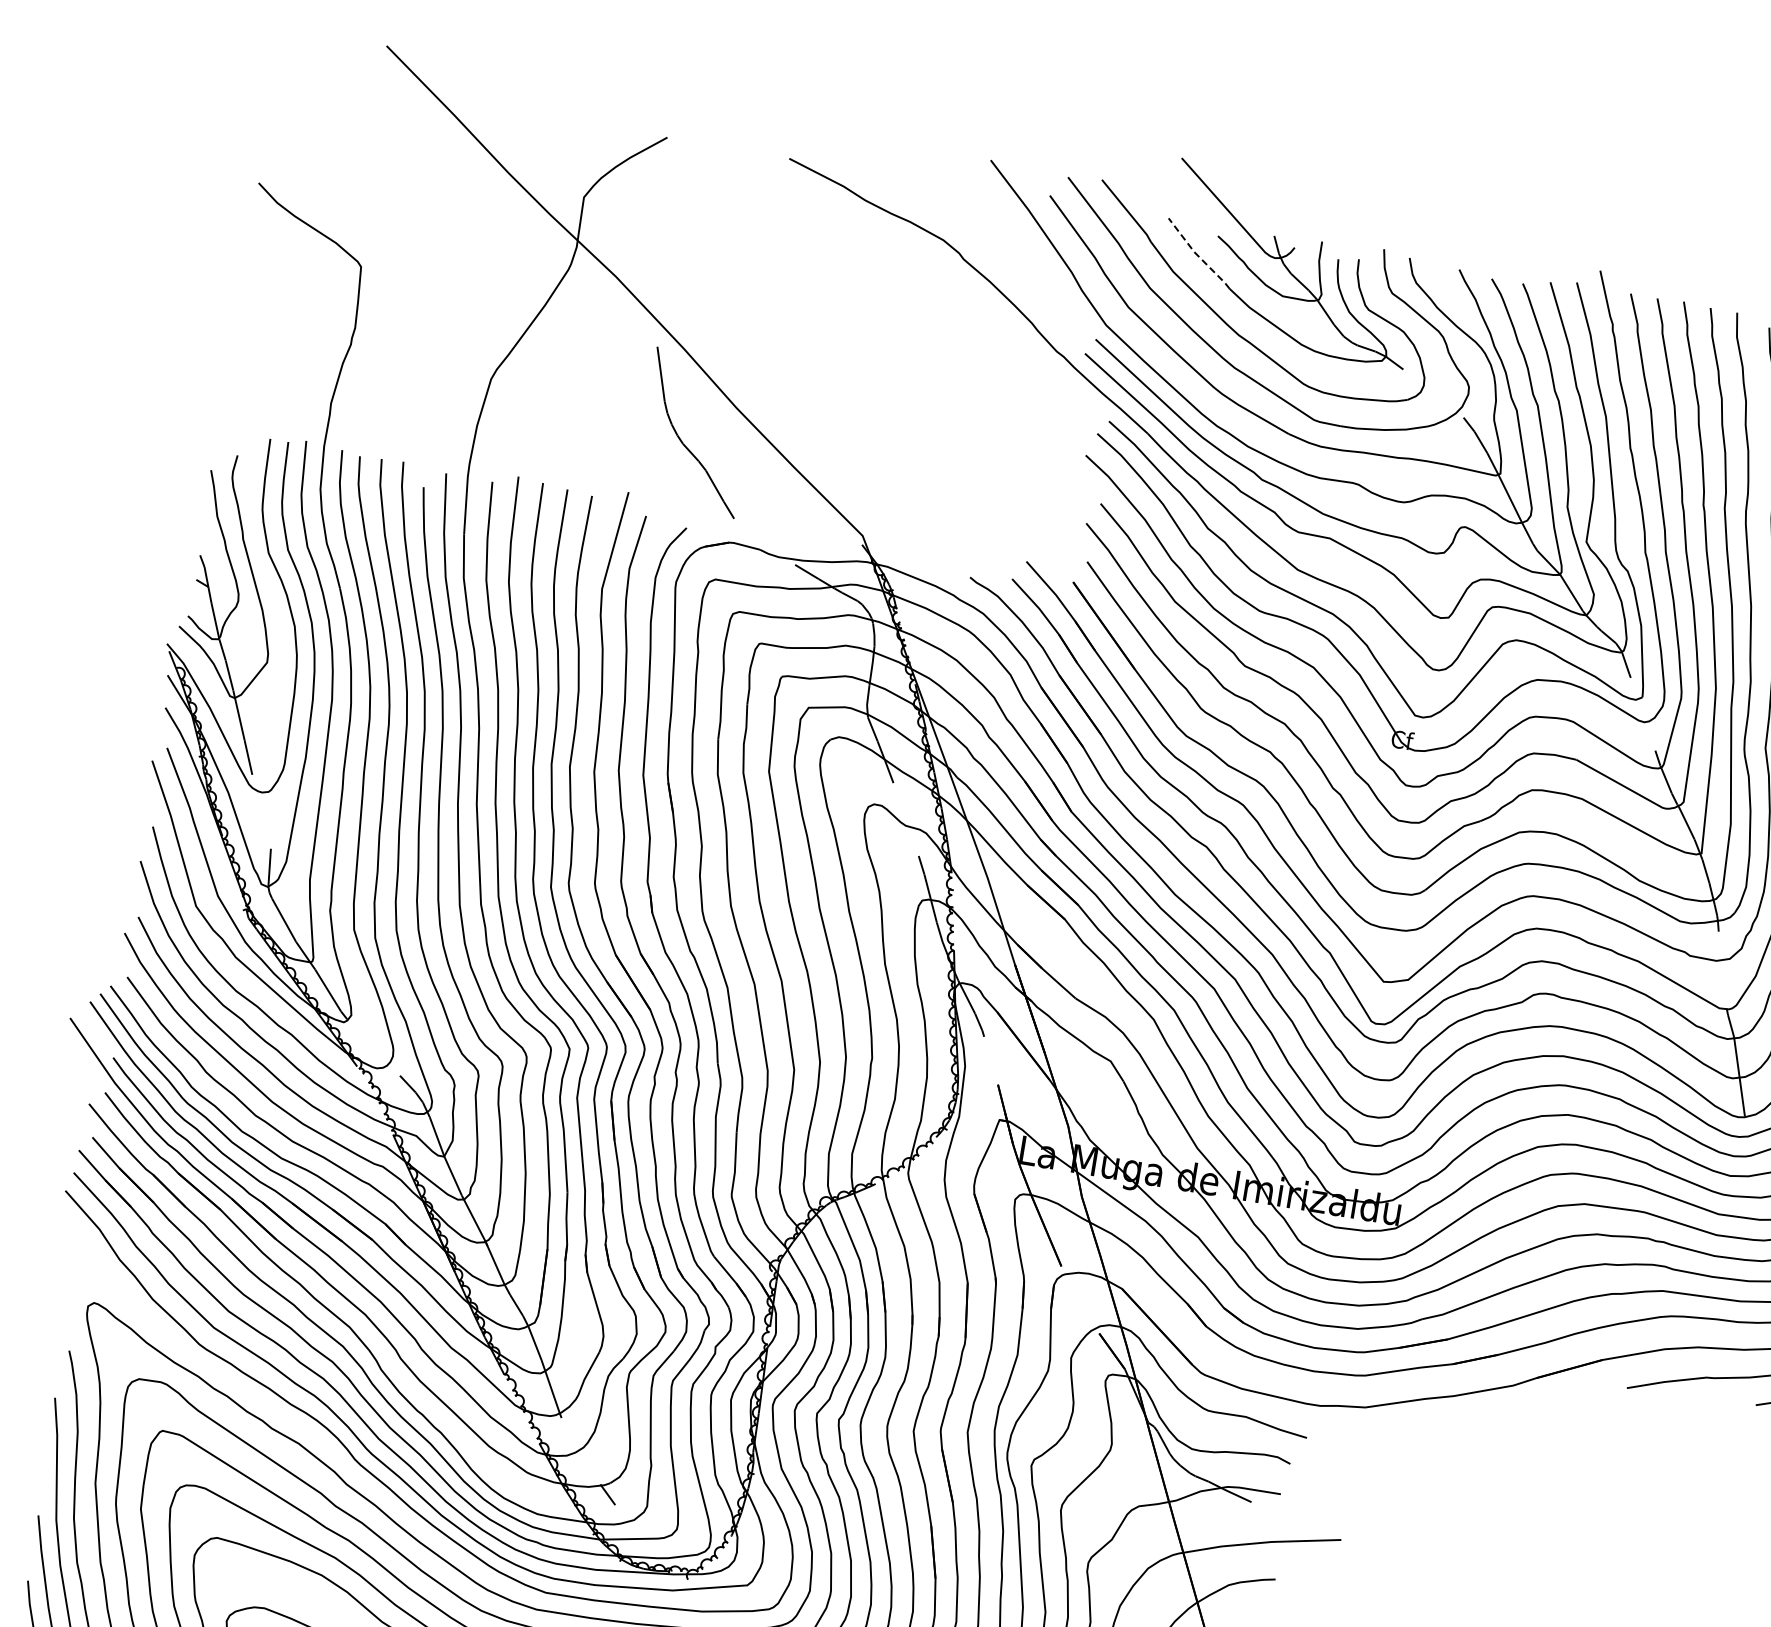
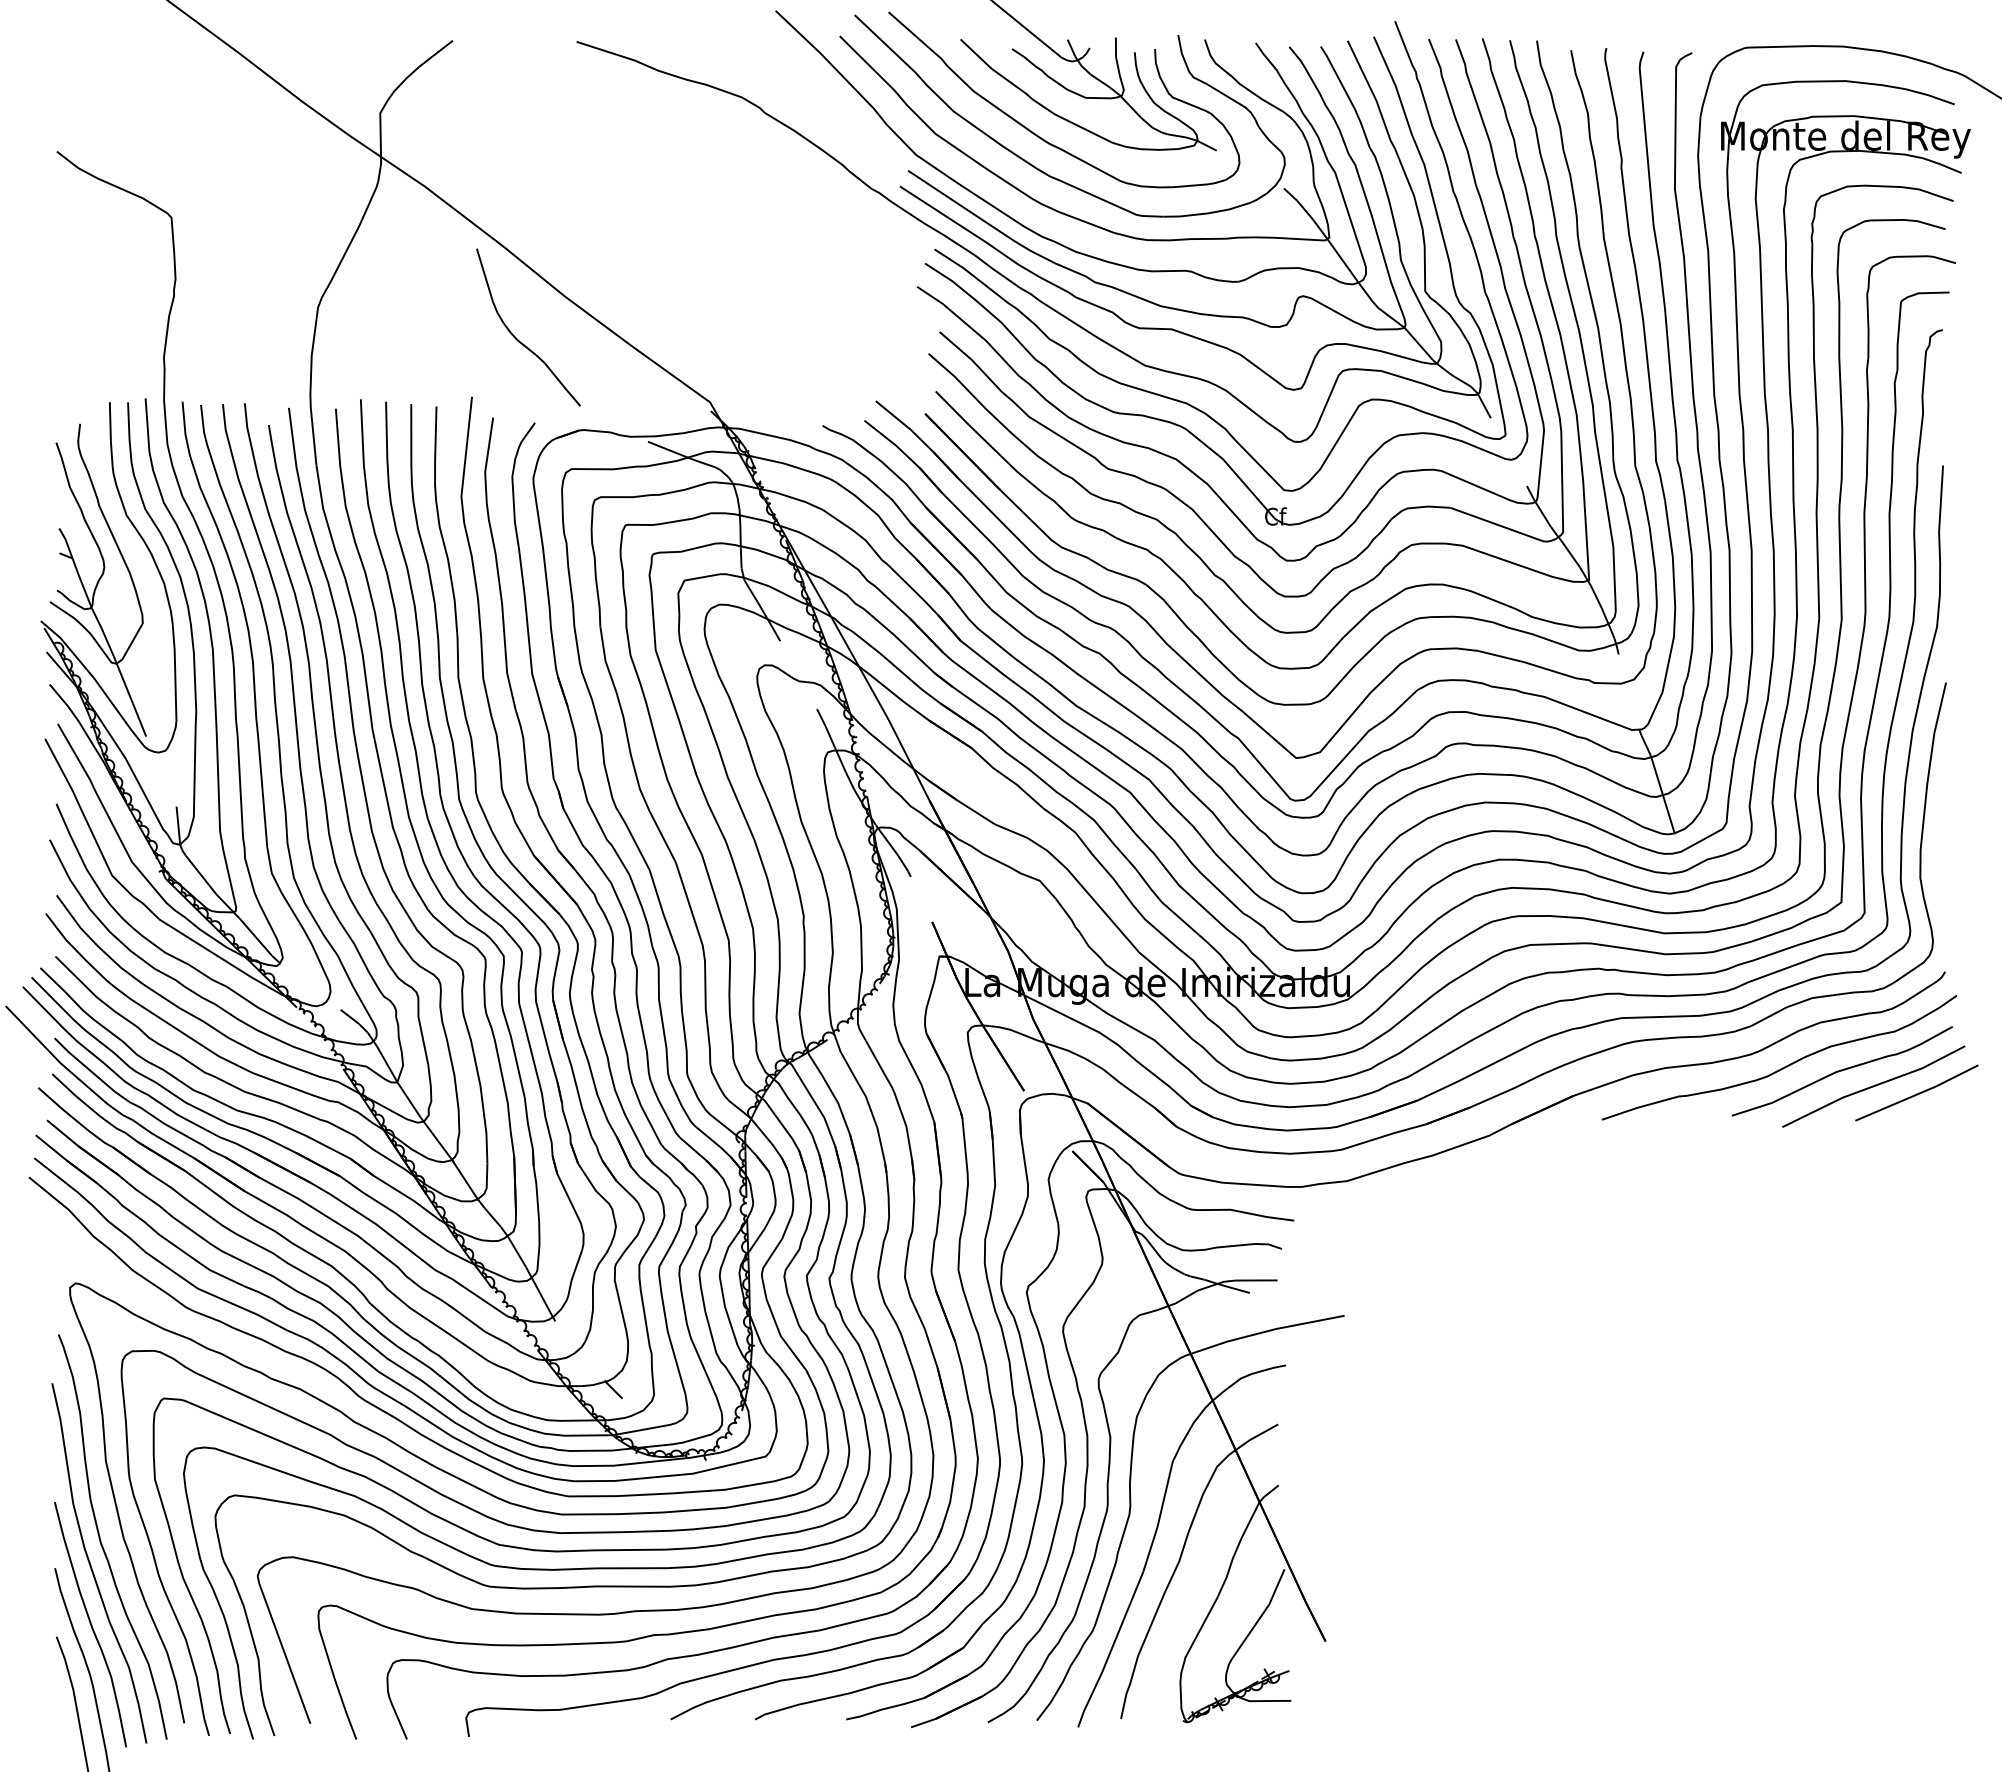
line: (1197, 254) -> (994, 70), dashed -> solid

